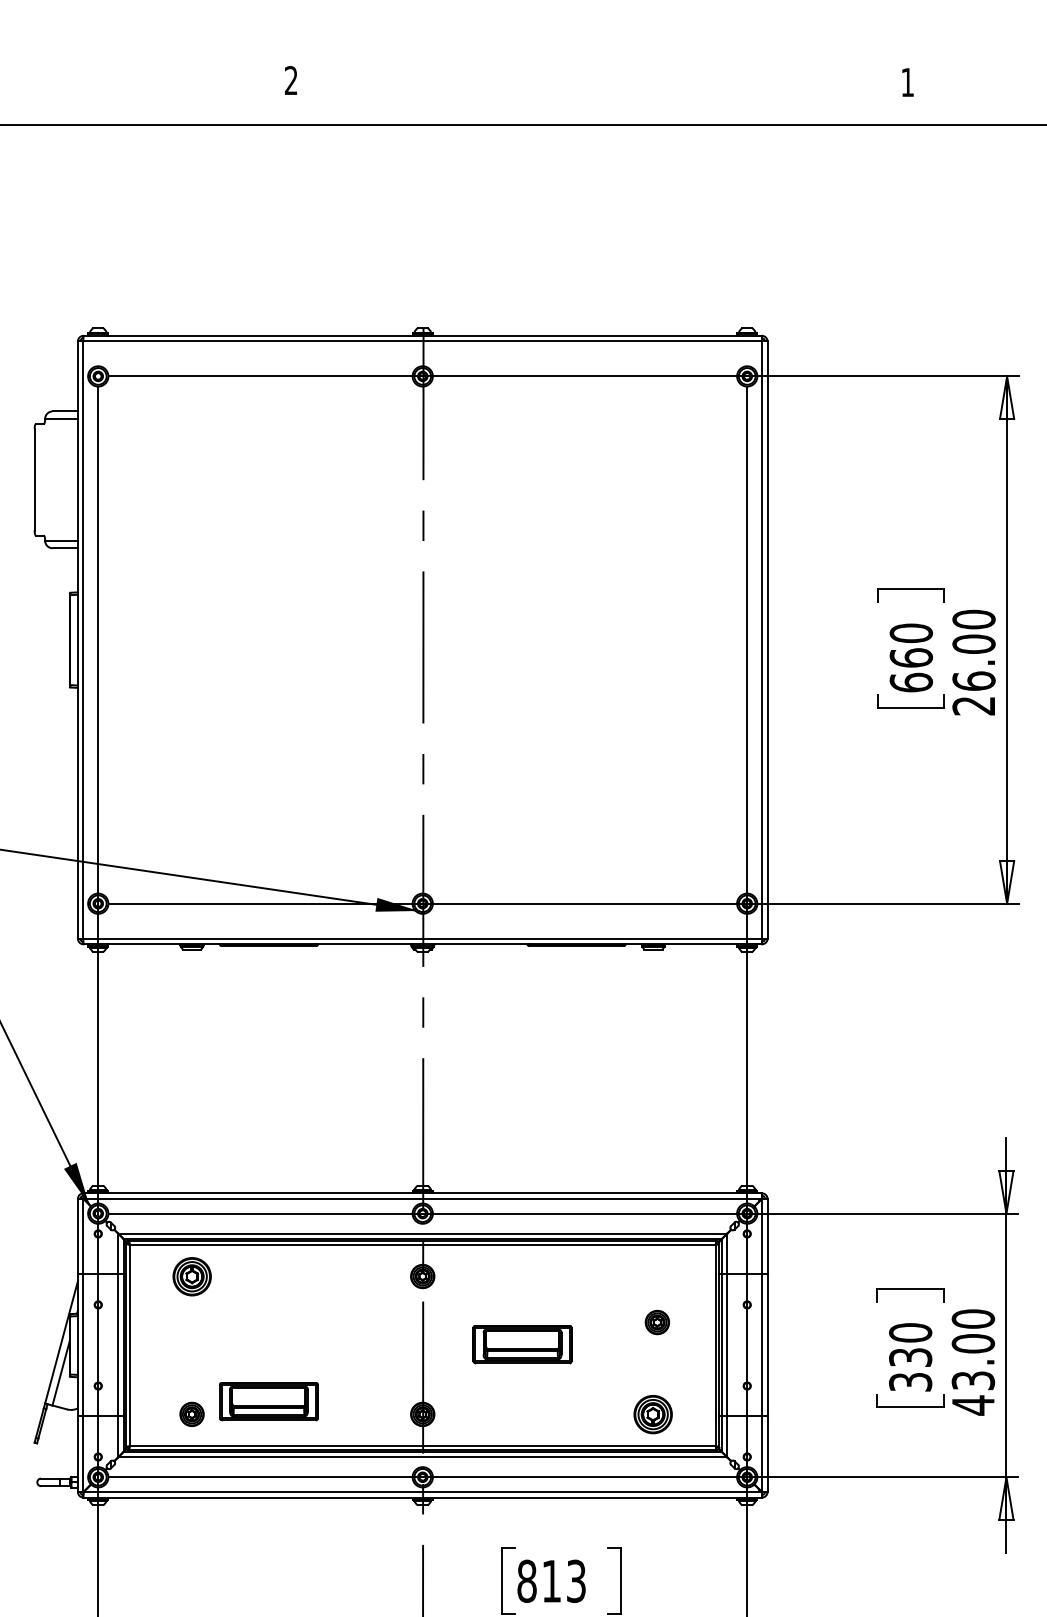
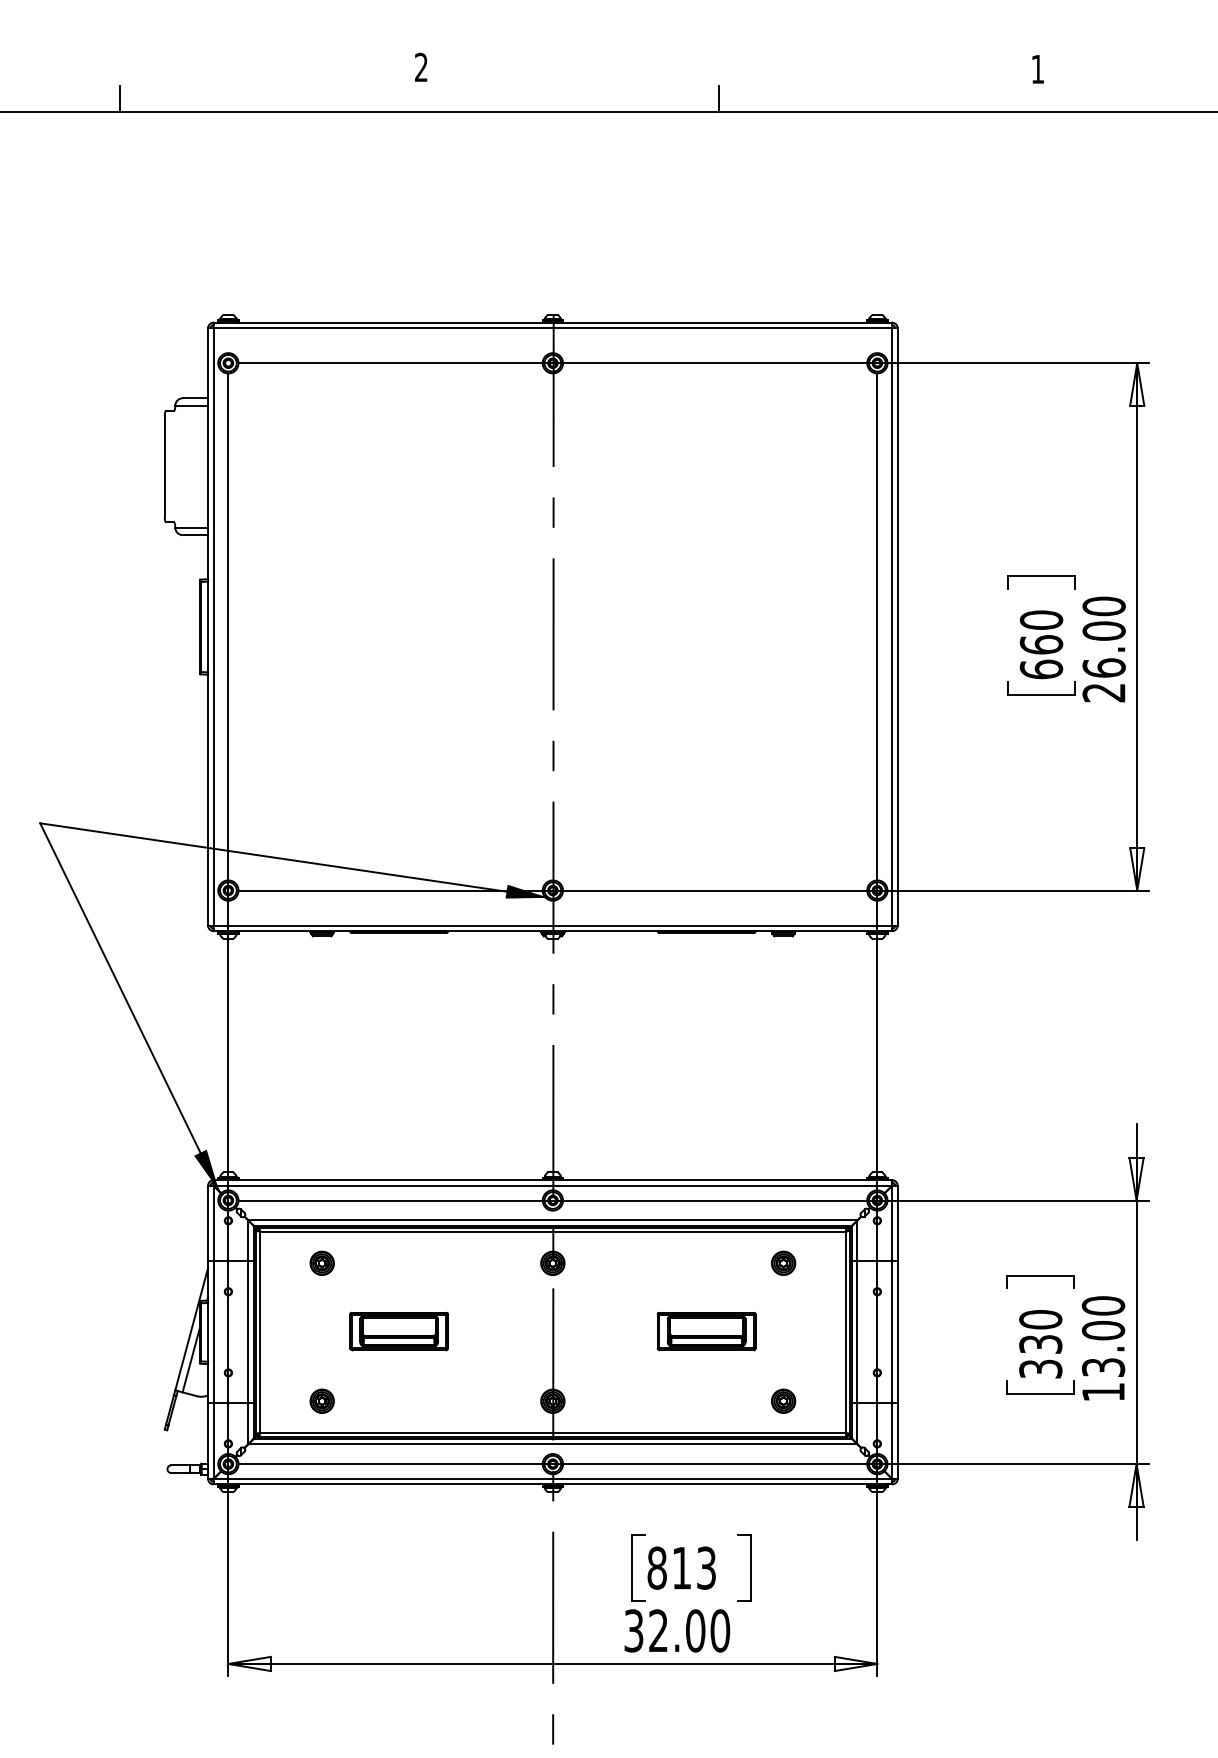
line: (589, 112) -> (719, 99), added
part: (191, 1275) -> (321, 1262), size x0.62
part: (657, 1321) -> (783, 1262), moved
part: (522, 1344) -> (706, 1331), moved
part: (268, 1401) -> (398, 1331), moved
text: (973, 1405) -> (1103, 1392), 43.00 -> 13.00
part: (653, 1413) -> (783, 1400), size x0.62

